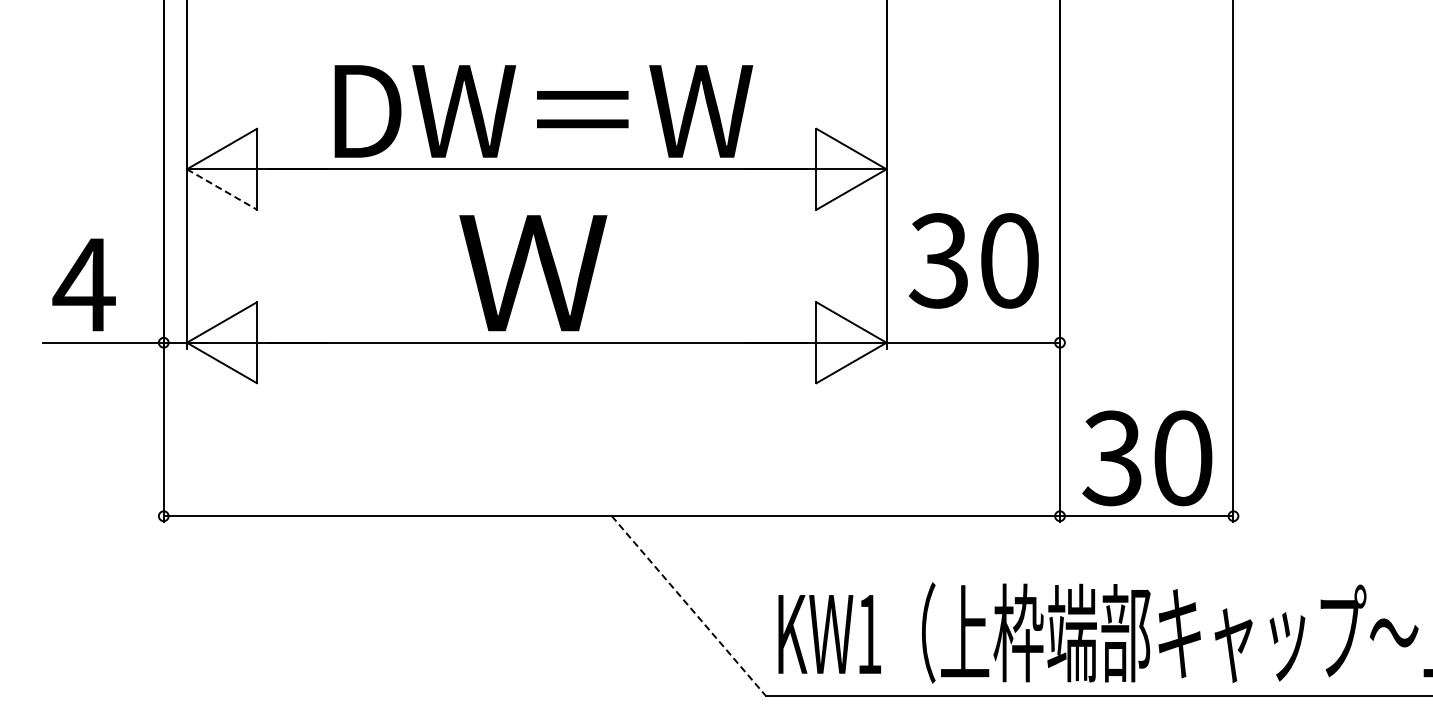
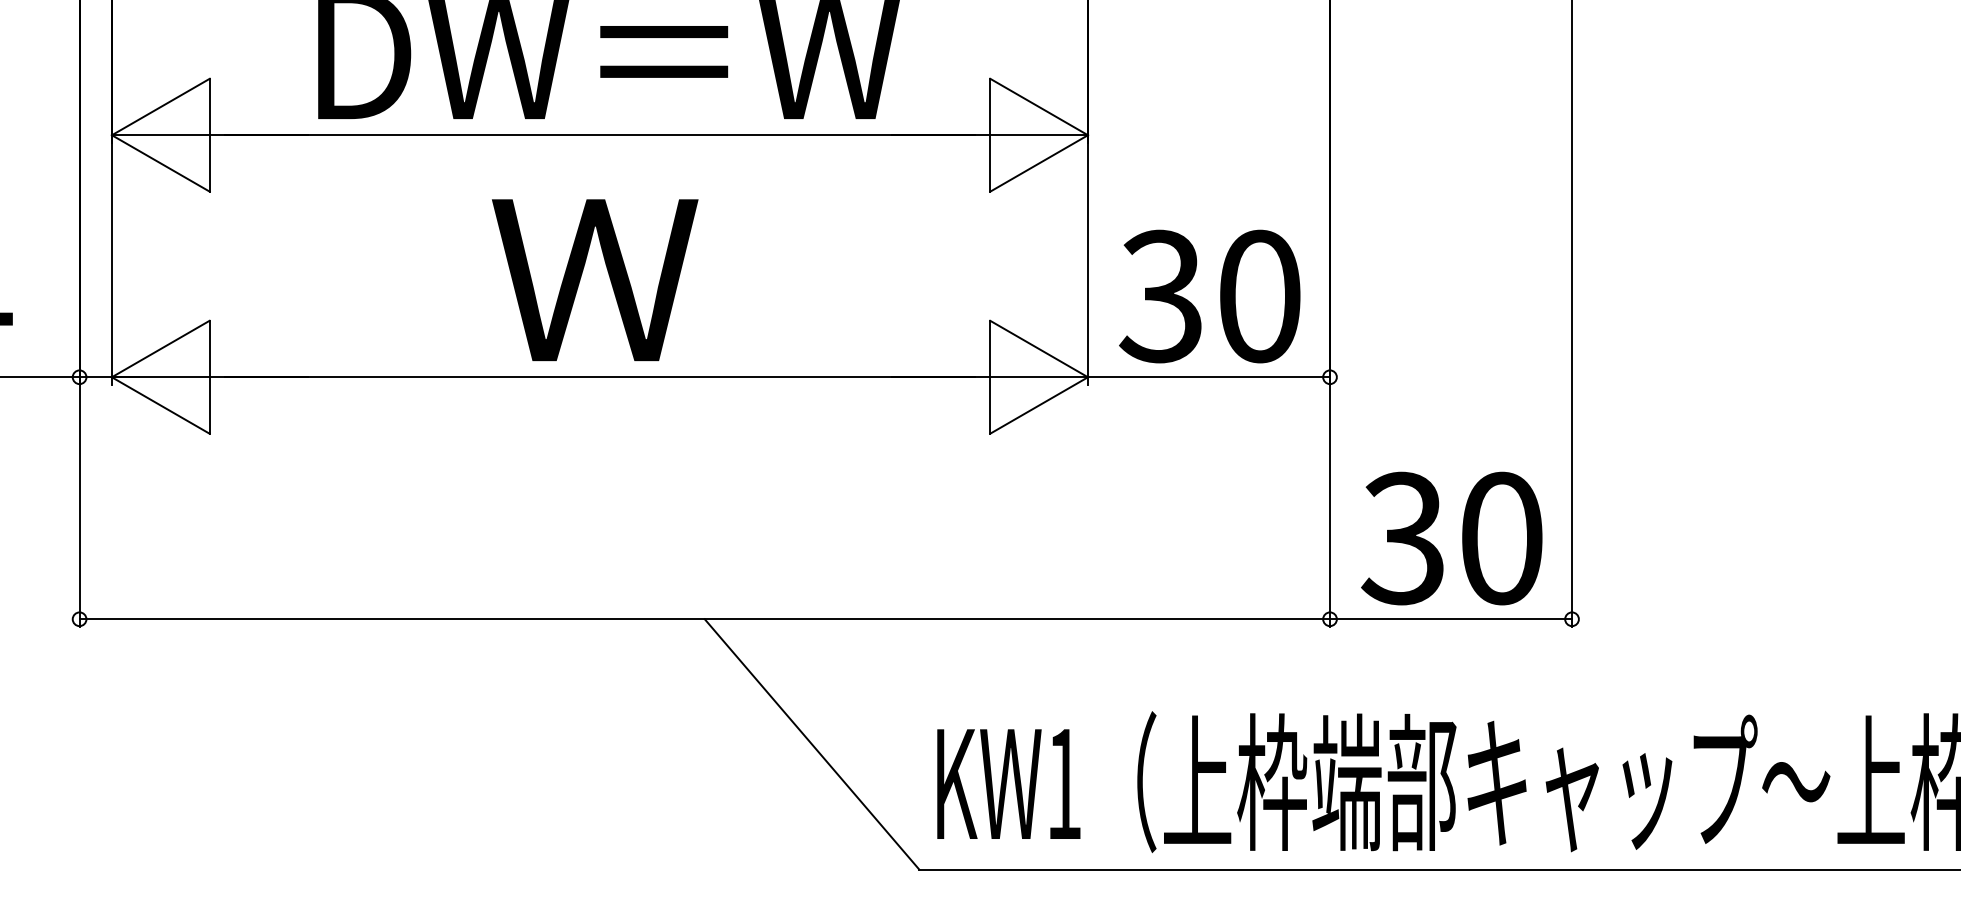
line: (222, 189) -> (161, 163), dashed -> solid
text: (973, 260) -> (1209, 295), moved
line: (689, 606) -> (813, 745), dashed -> solid

